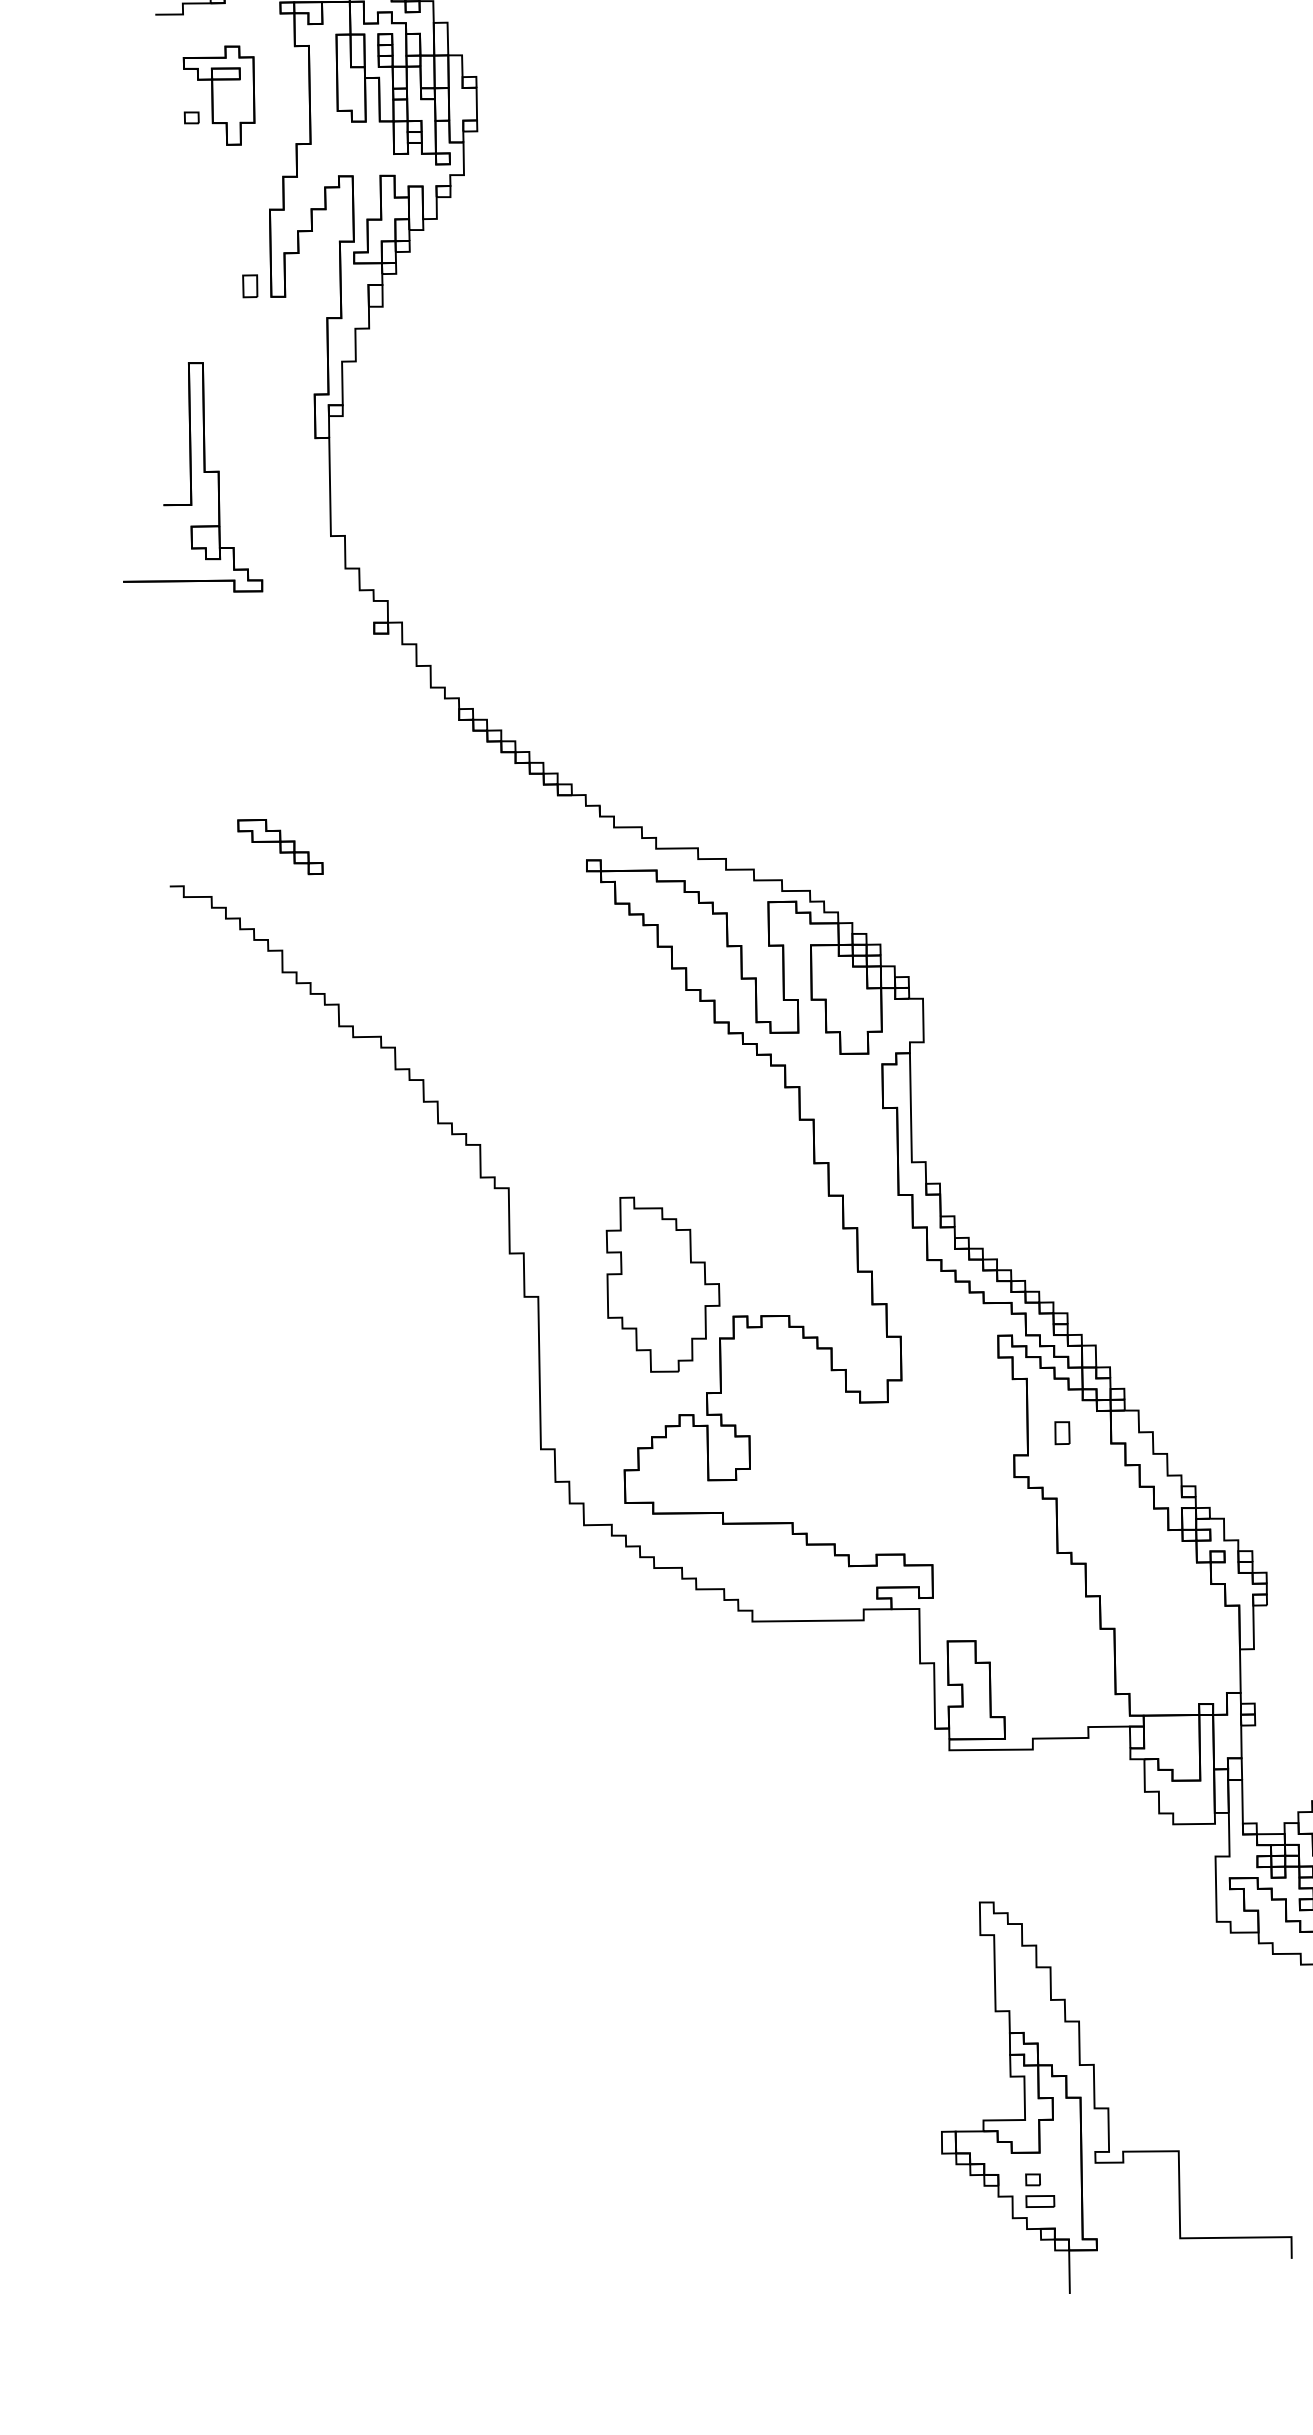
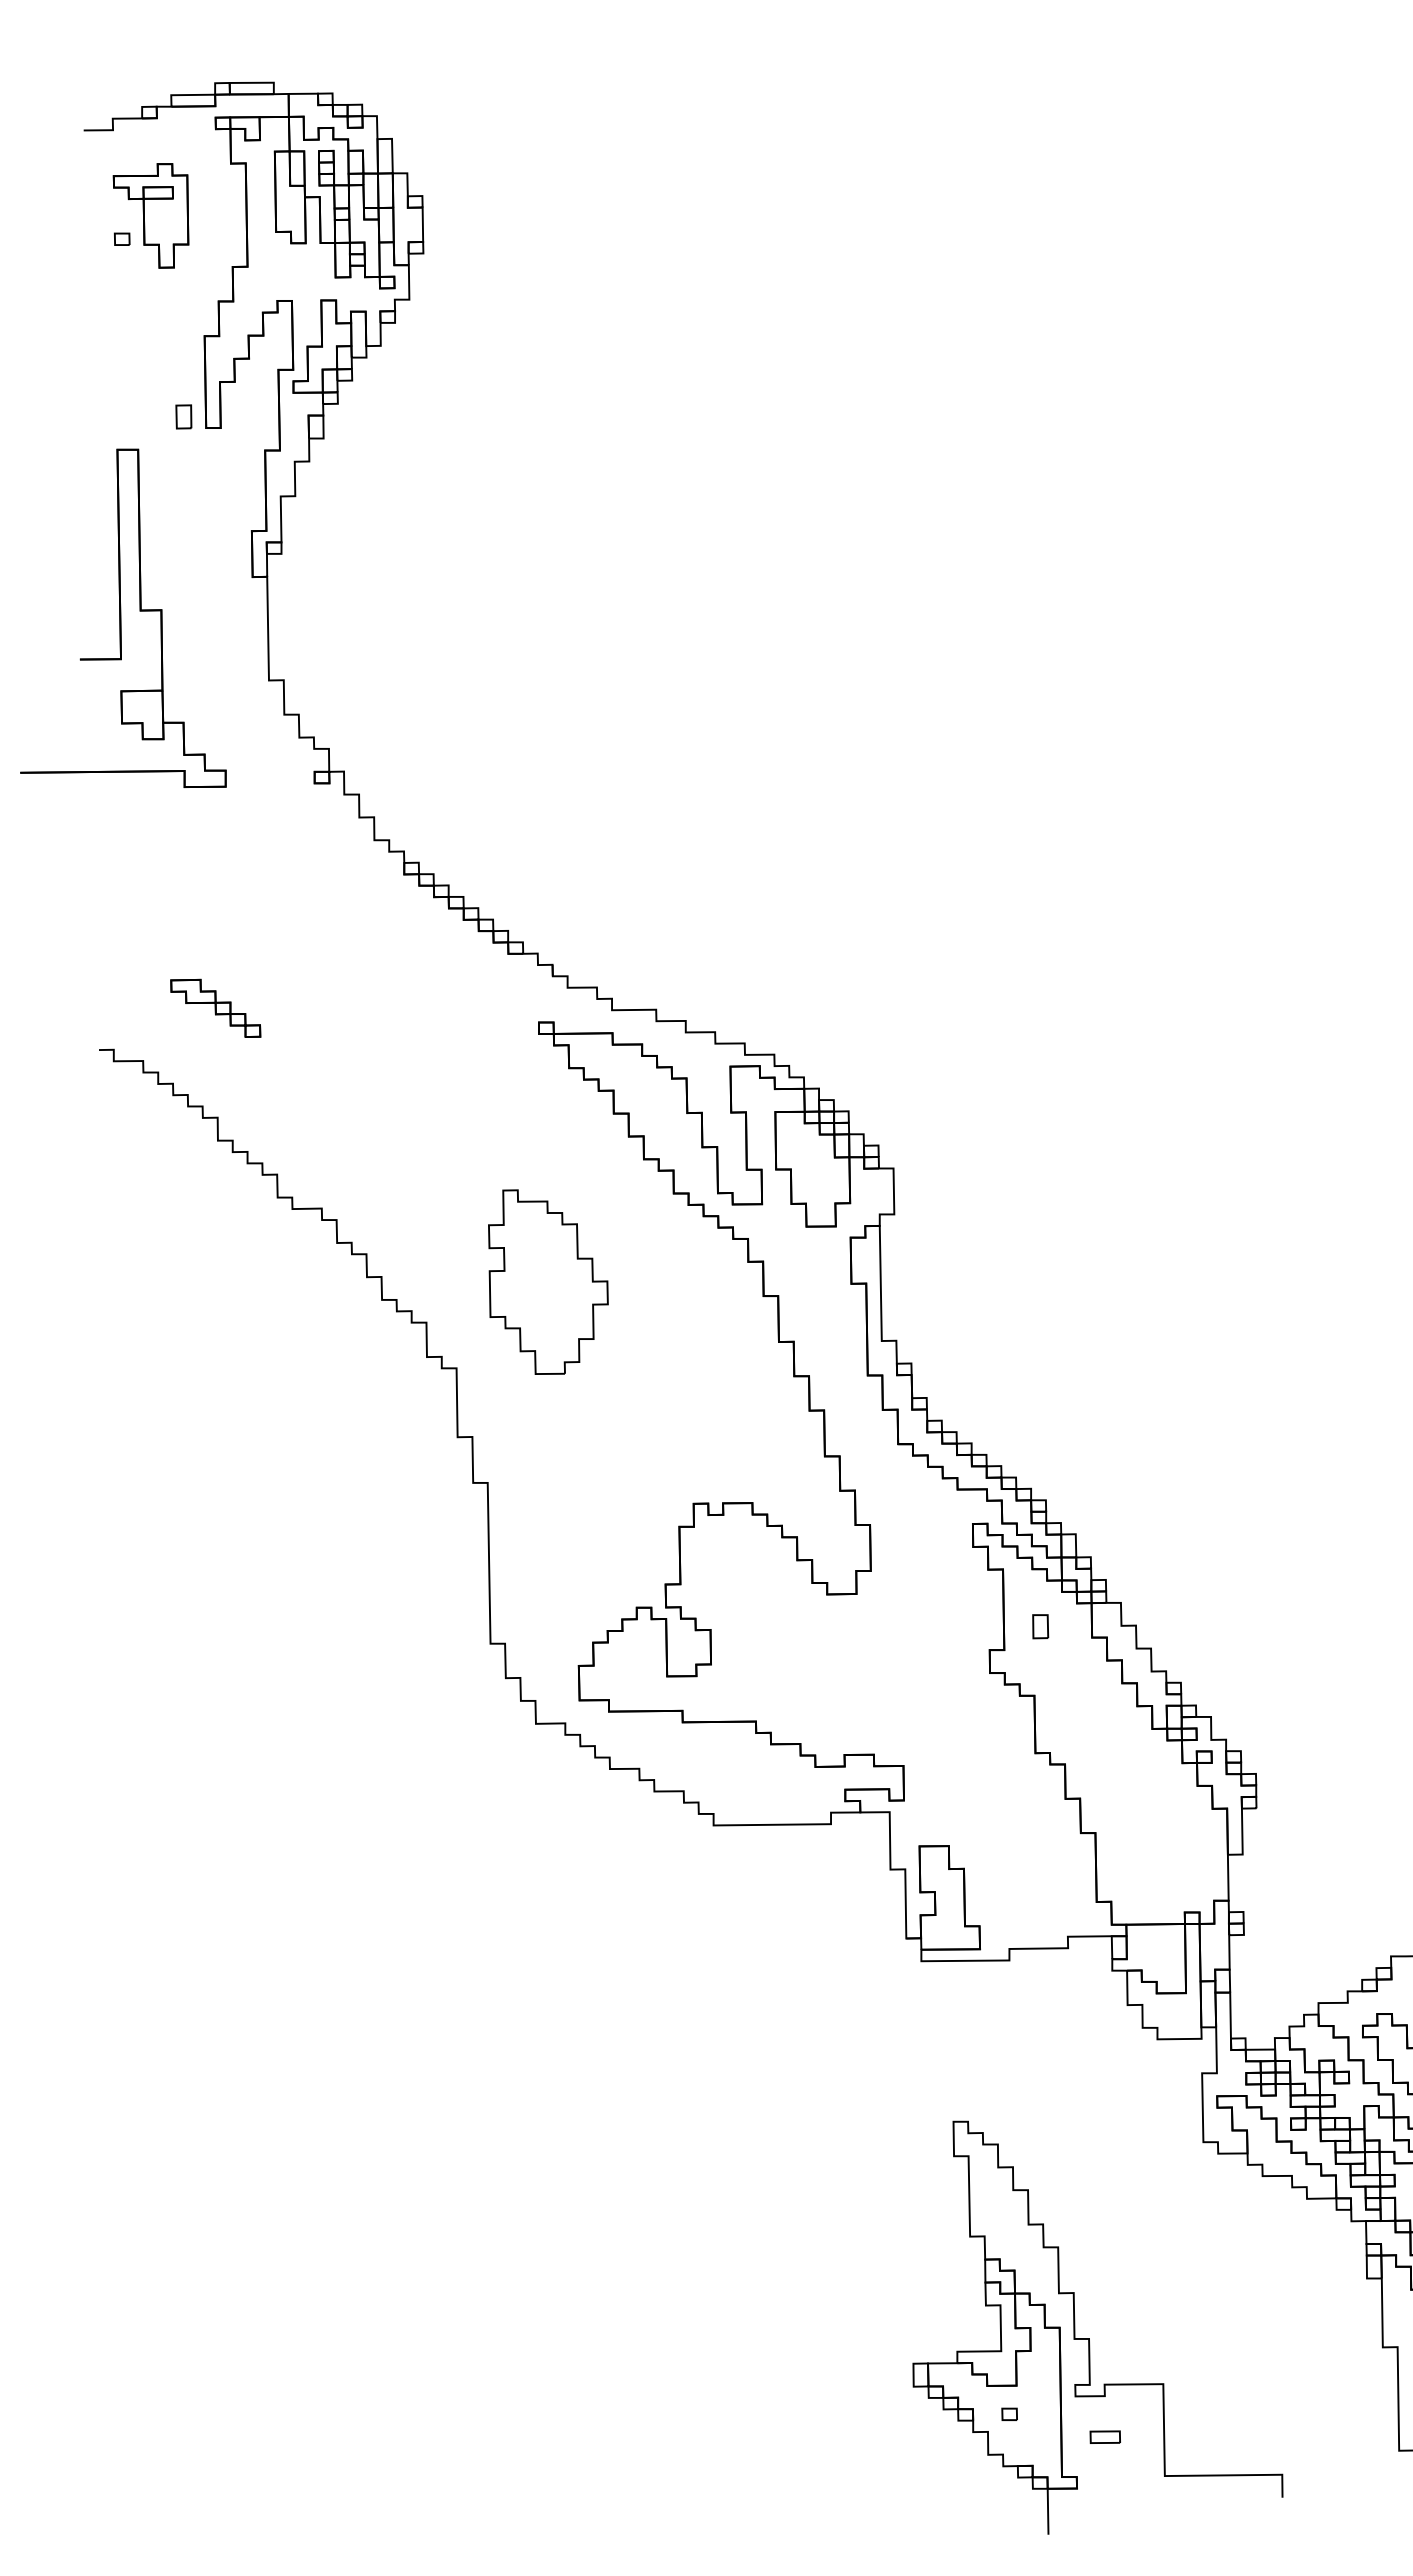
part: (193, 477) -> (123, 618), size x1.4
part: (663, 1284) -> (548, 1281), moved
part: (1039, 2200) -> (1104, 2436), moved

